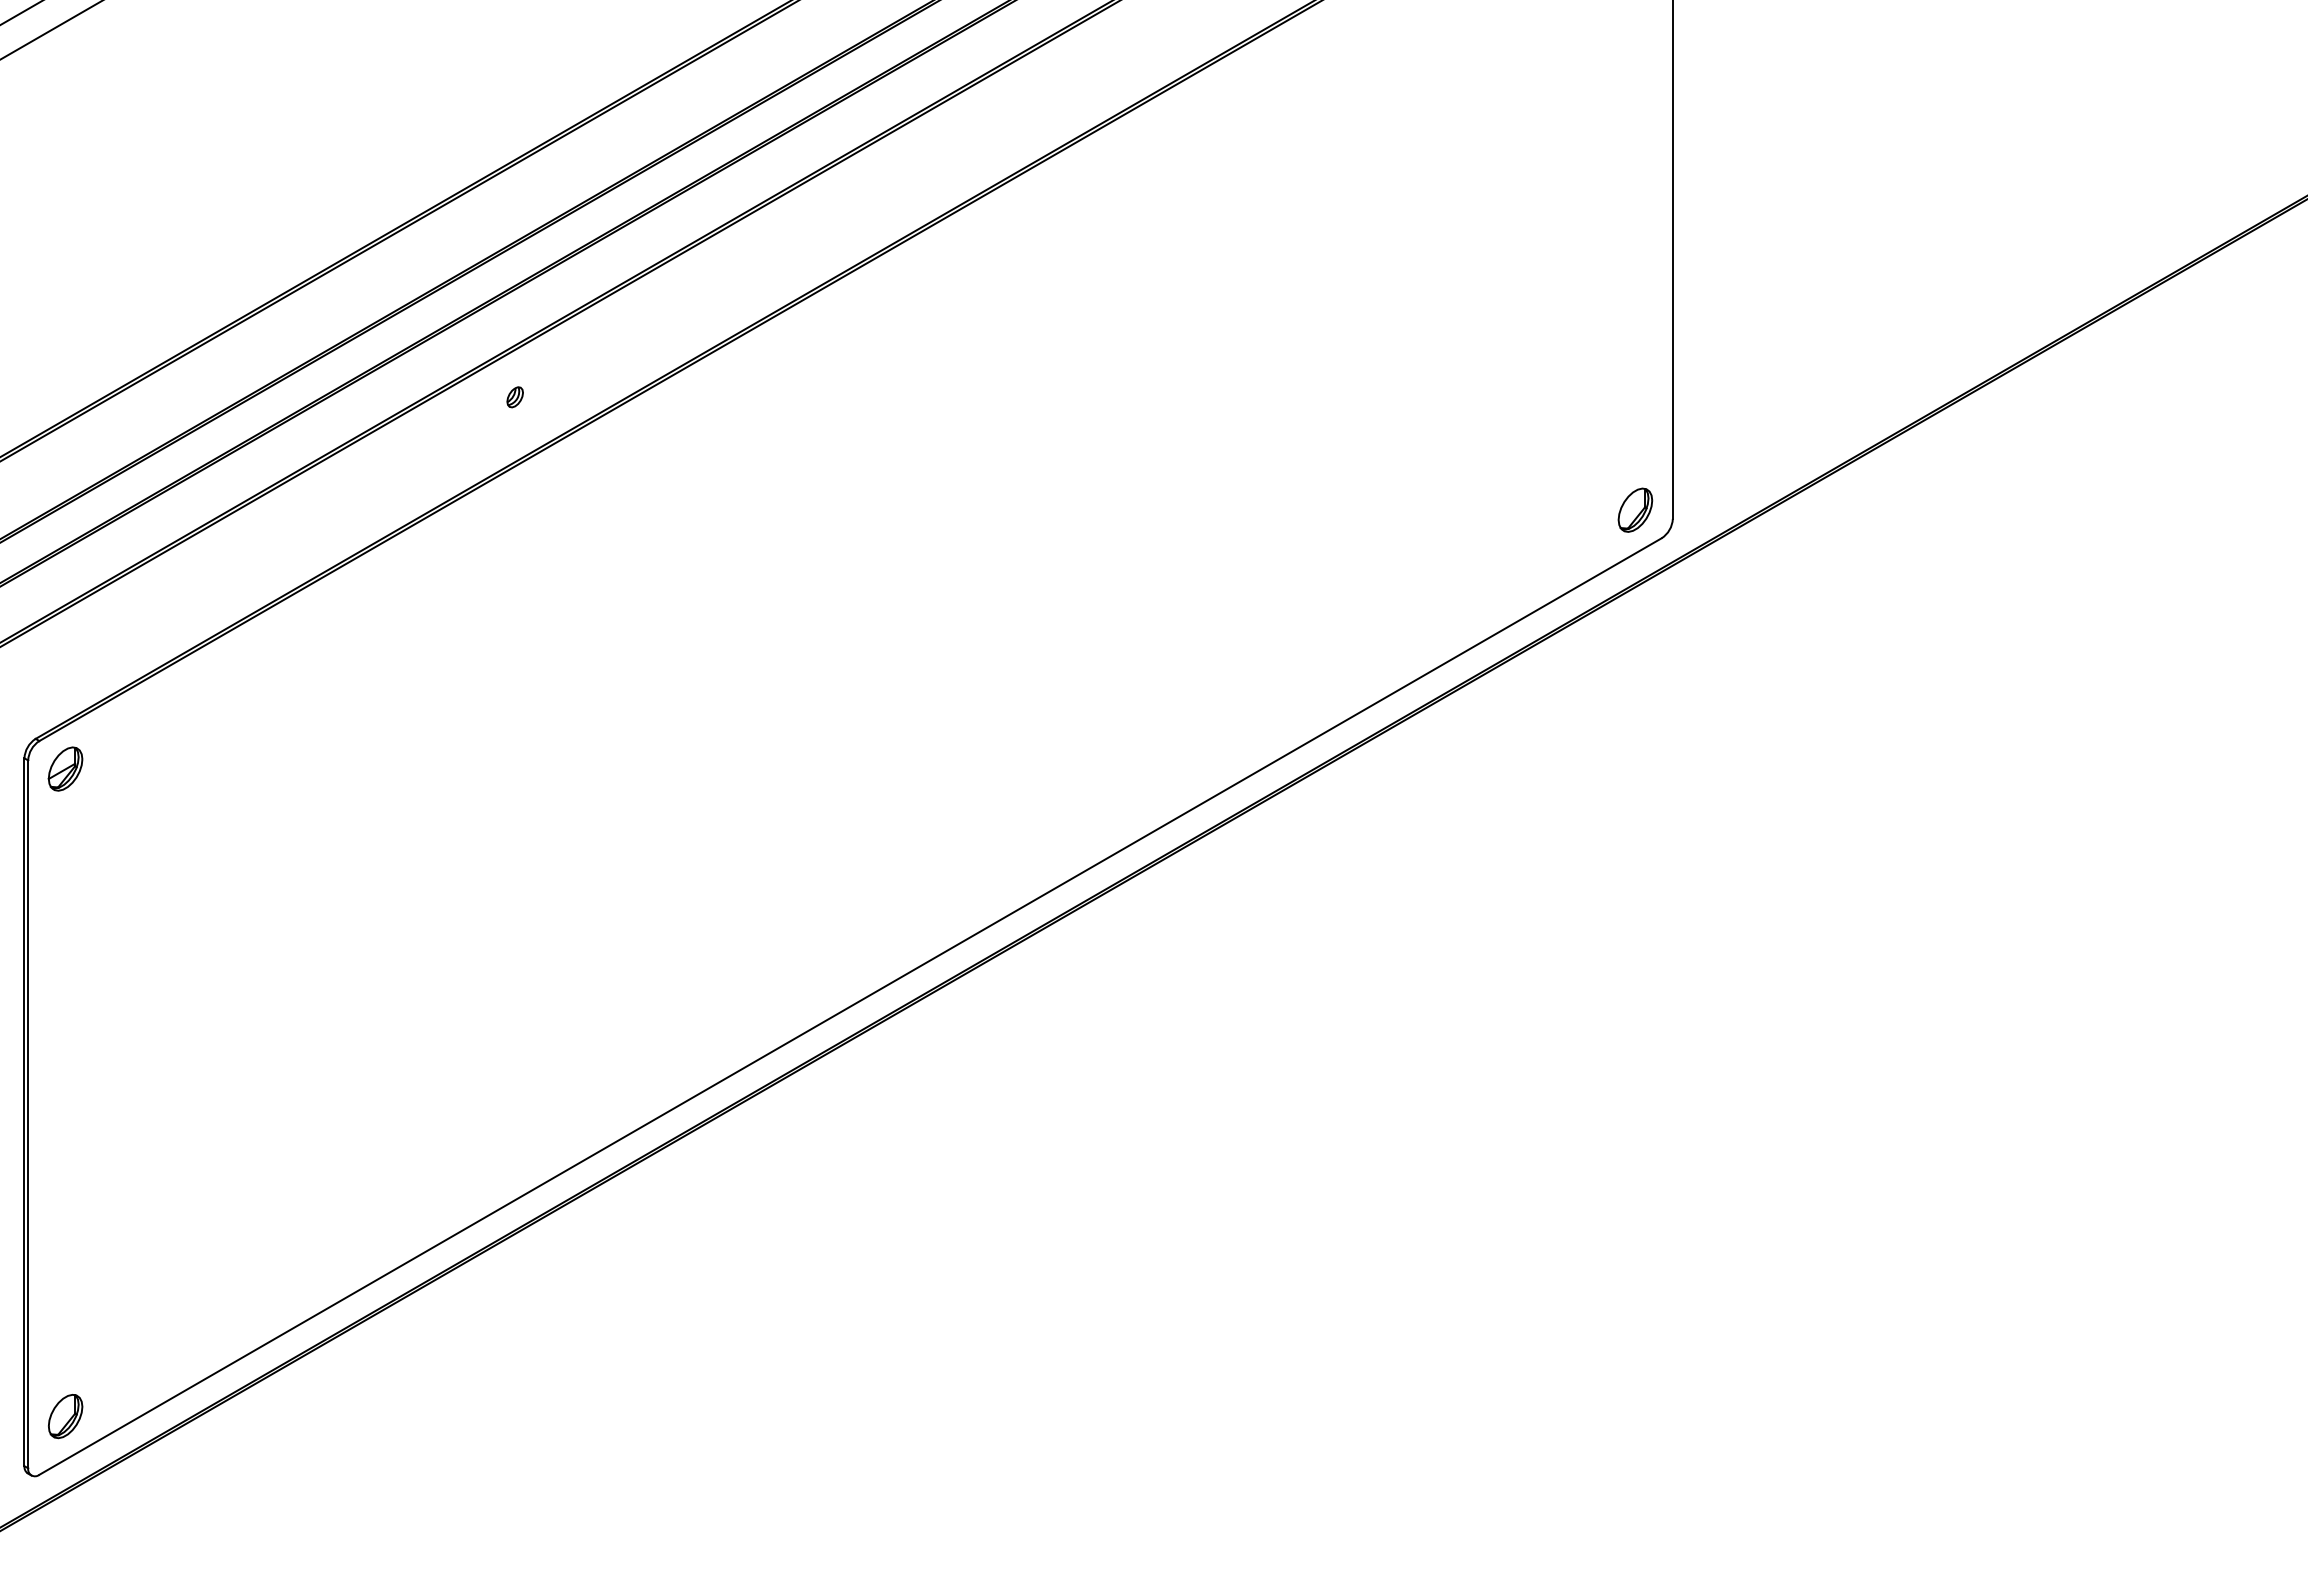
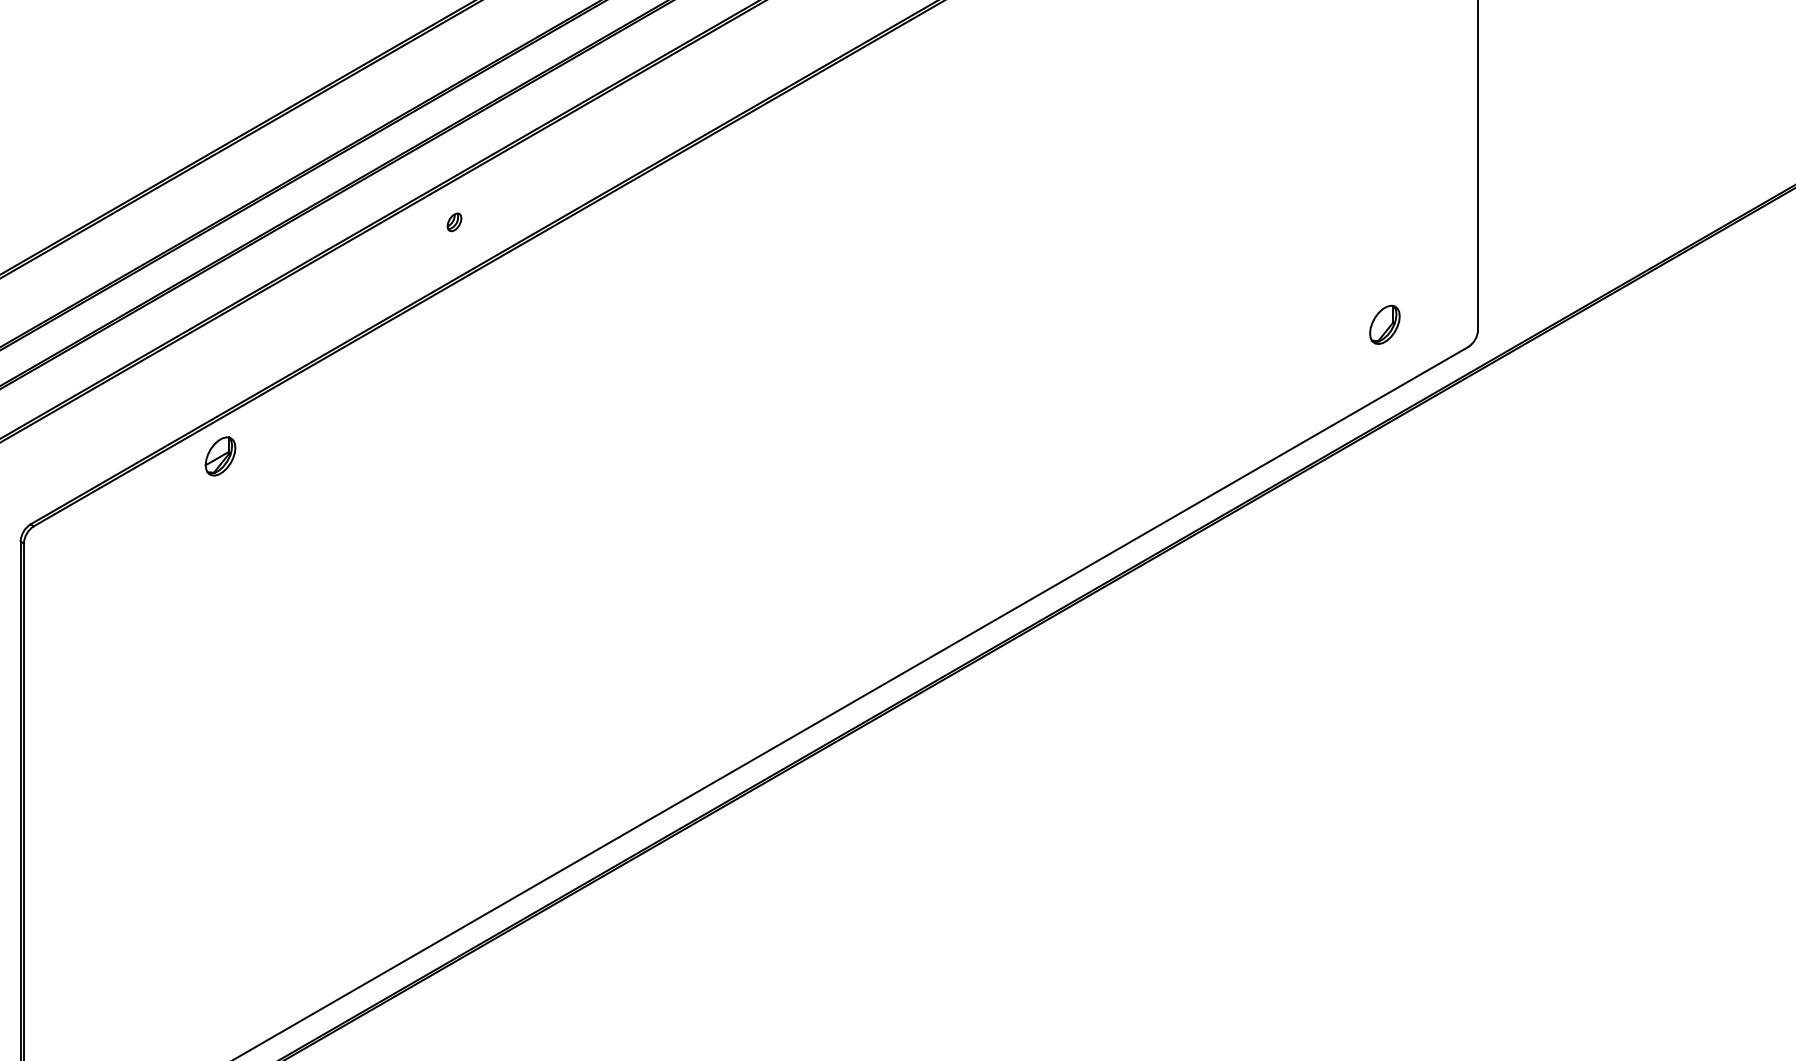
part: (1635, 509) -> (1384, 324), moved
part: (65, 768) -> (220, 455), moved

